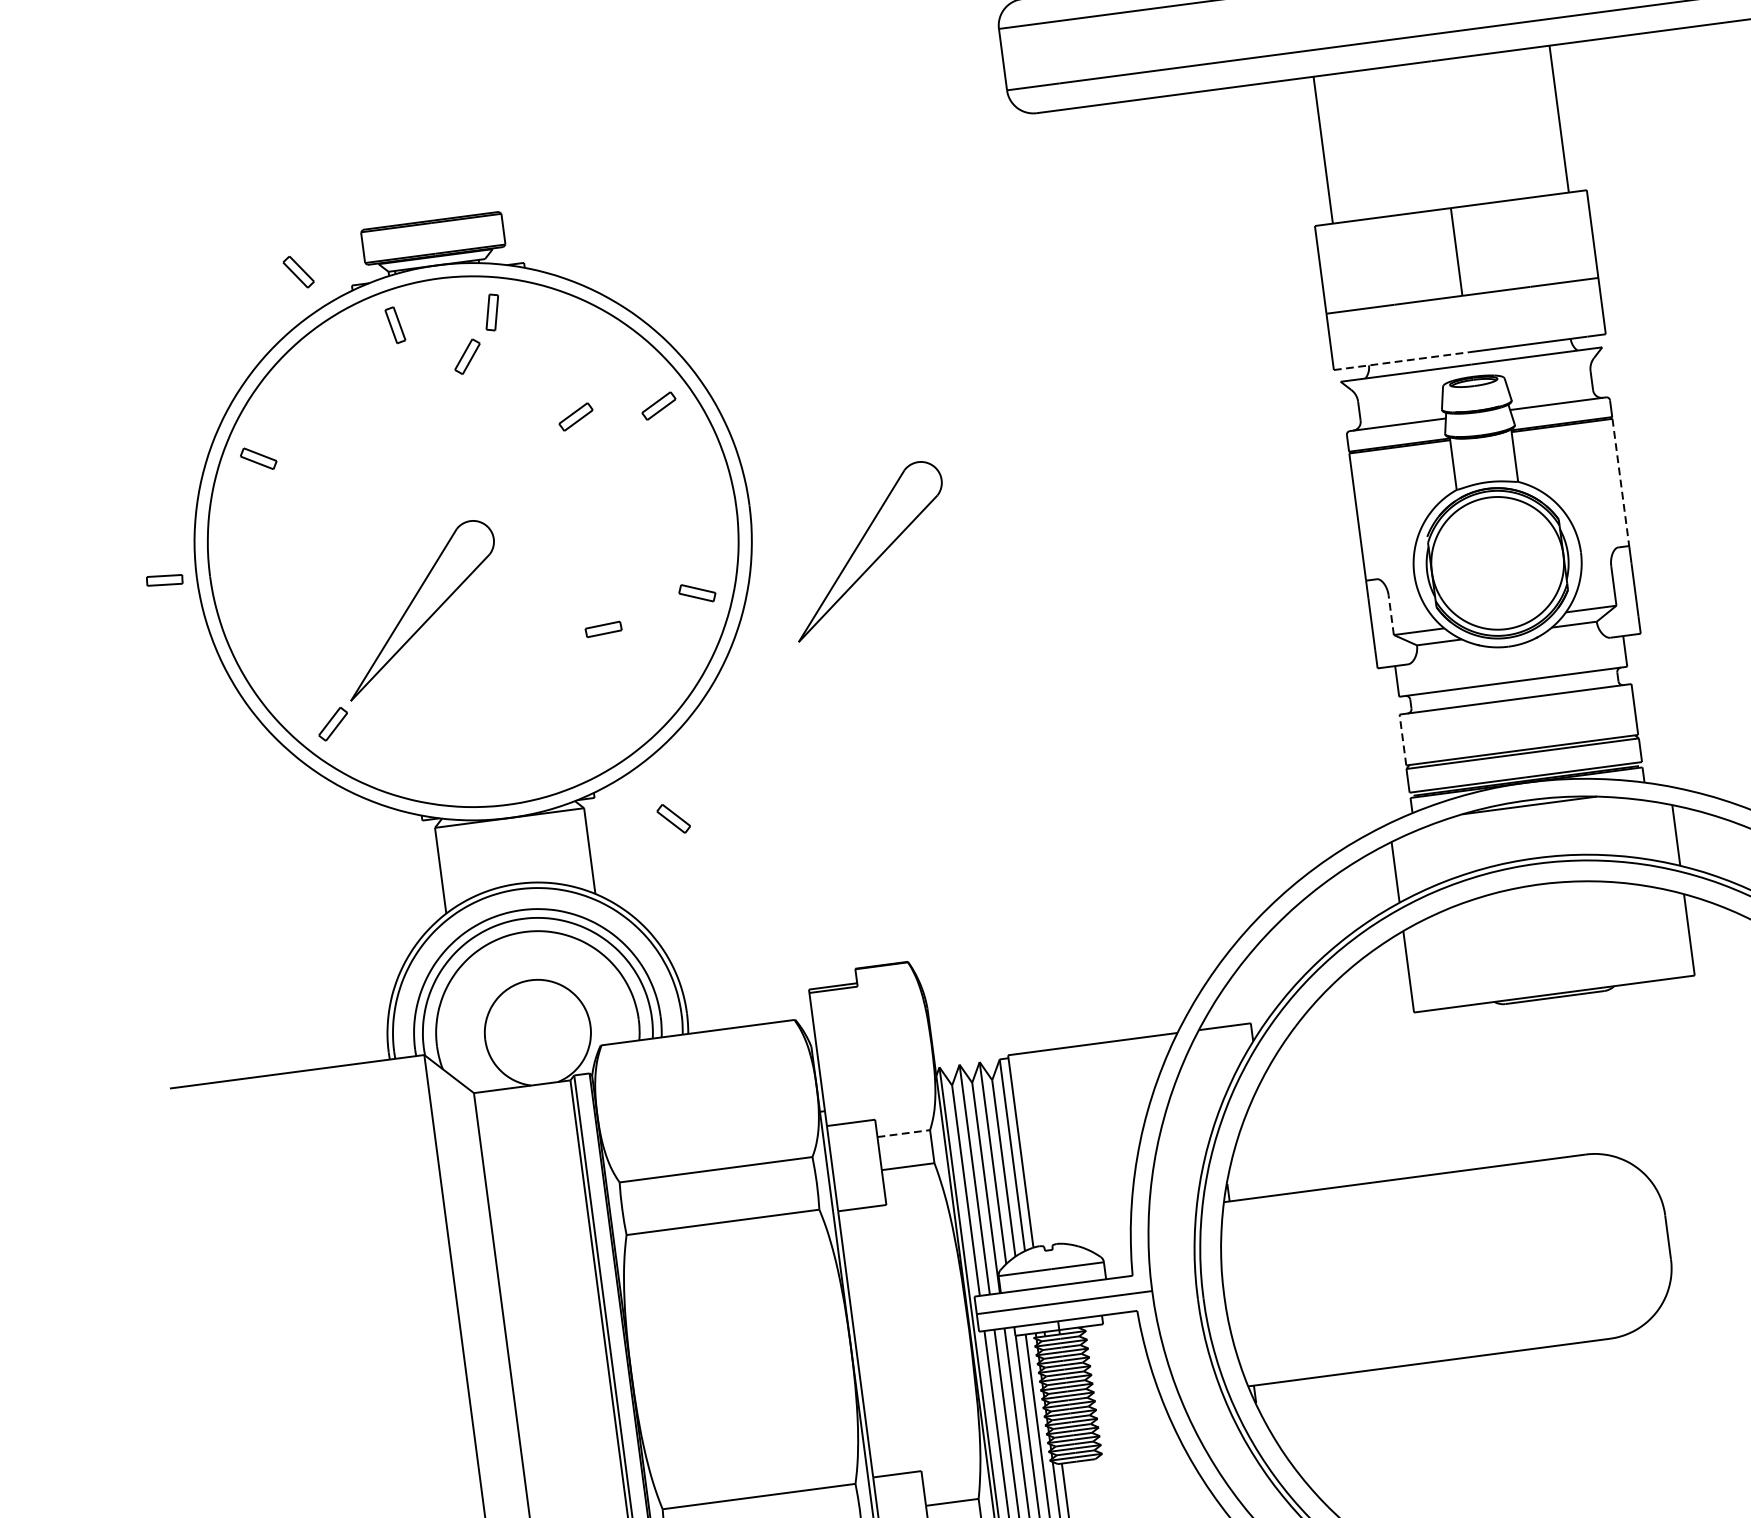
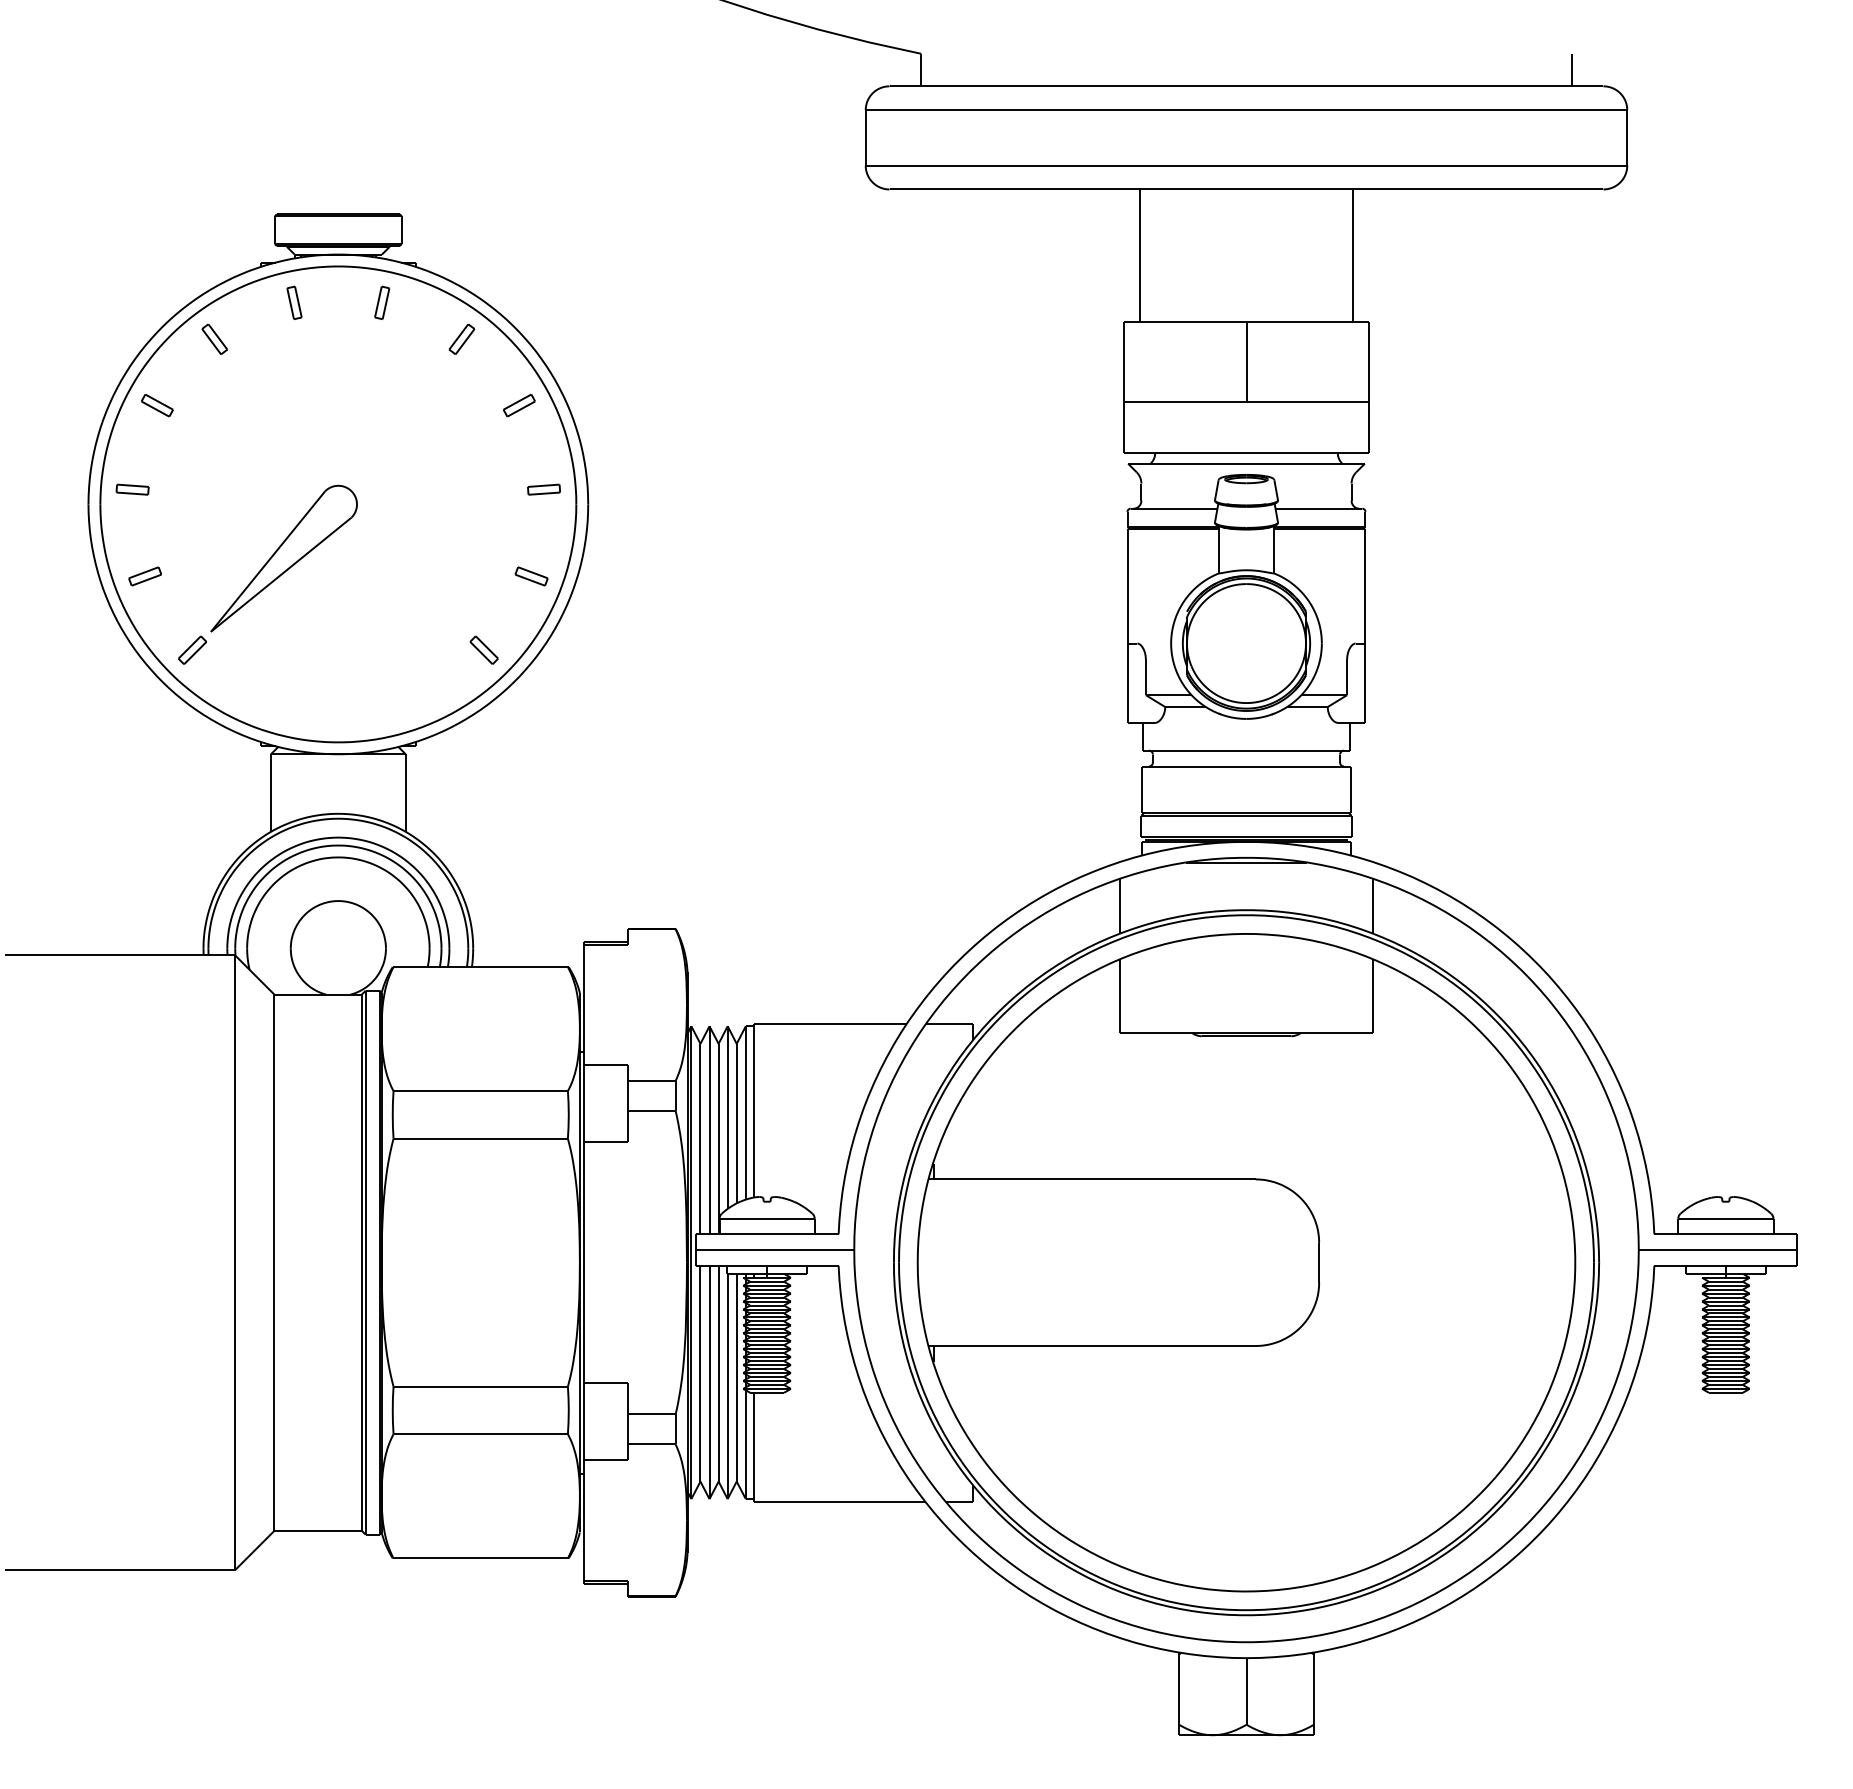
part: (298, 271) -> (214, 338), moved
part: (466, 355) -> (461, 338), moved
line: (1402, 360) -> (1185, 452), dashed -> solid
part: (576, 416) -> (444, 405), removed
line: (1620, 482) -> (1365, 586), dashed -> solid
part: (868, 550) -> (688, 558), removed
part: (164, 580) -> (132, 489), moved
line: (1390, 615) -> (1145, 677), dashed -> solid
part: (603, 629) -> (543, 489), moved
part: (270, 649) -> (145, 576), added
line: (1402, 740) -> (1141, 789), dashed -> solid
part: (672, 818) -> (483, 649), moved
line: (903, 1133) -> (651, 1080), dashed -> solid

